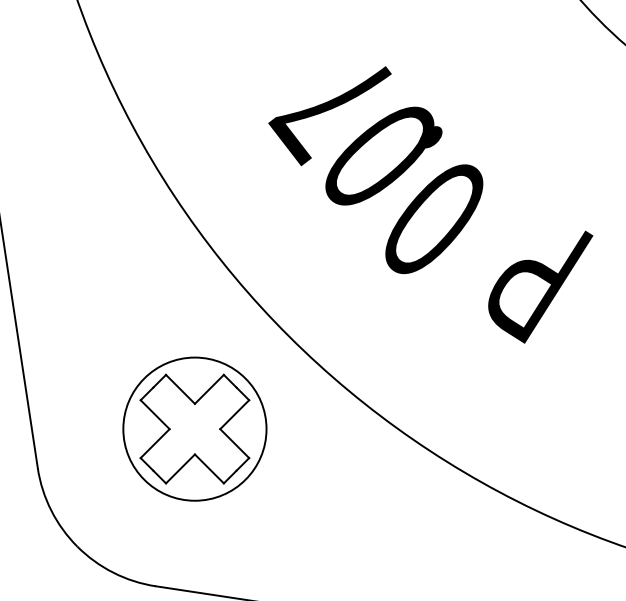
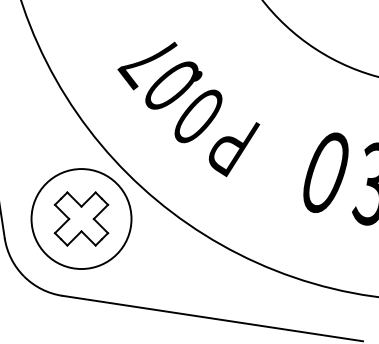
text: (540, 286) -> (234, 149), moved
circle: (194, 430) -> (81, 219), size x1.43

